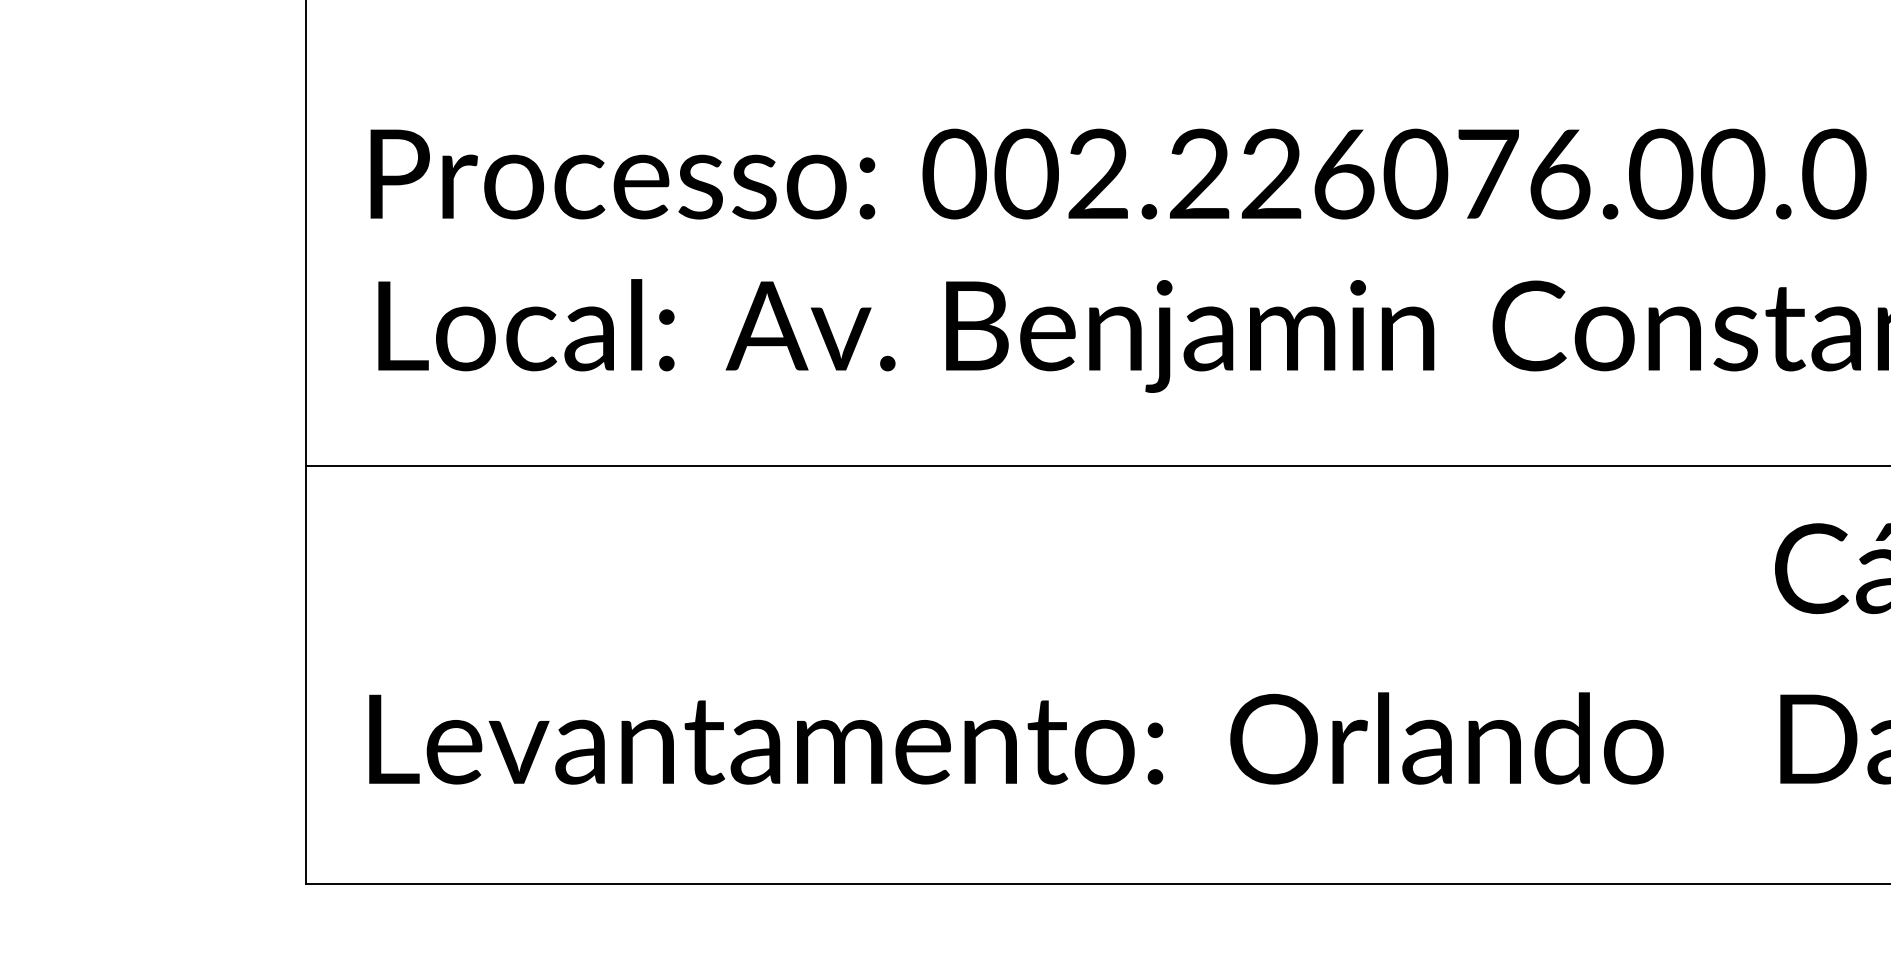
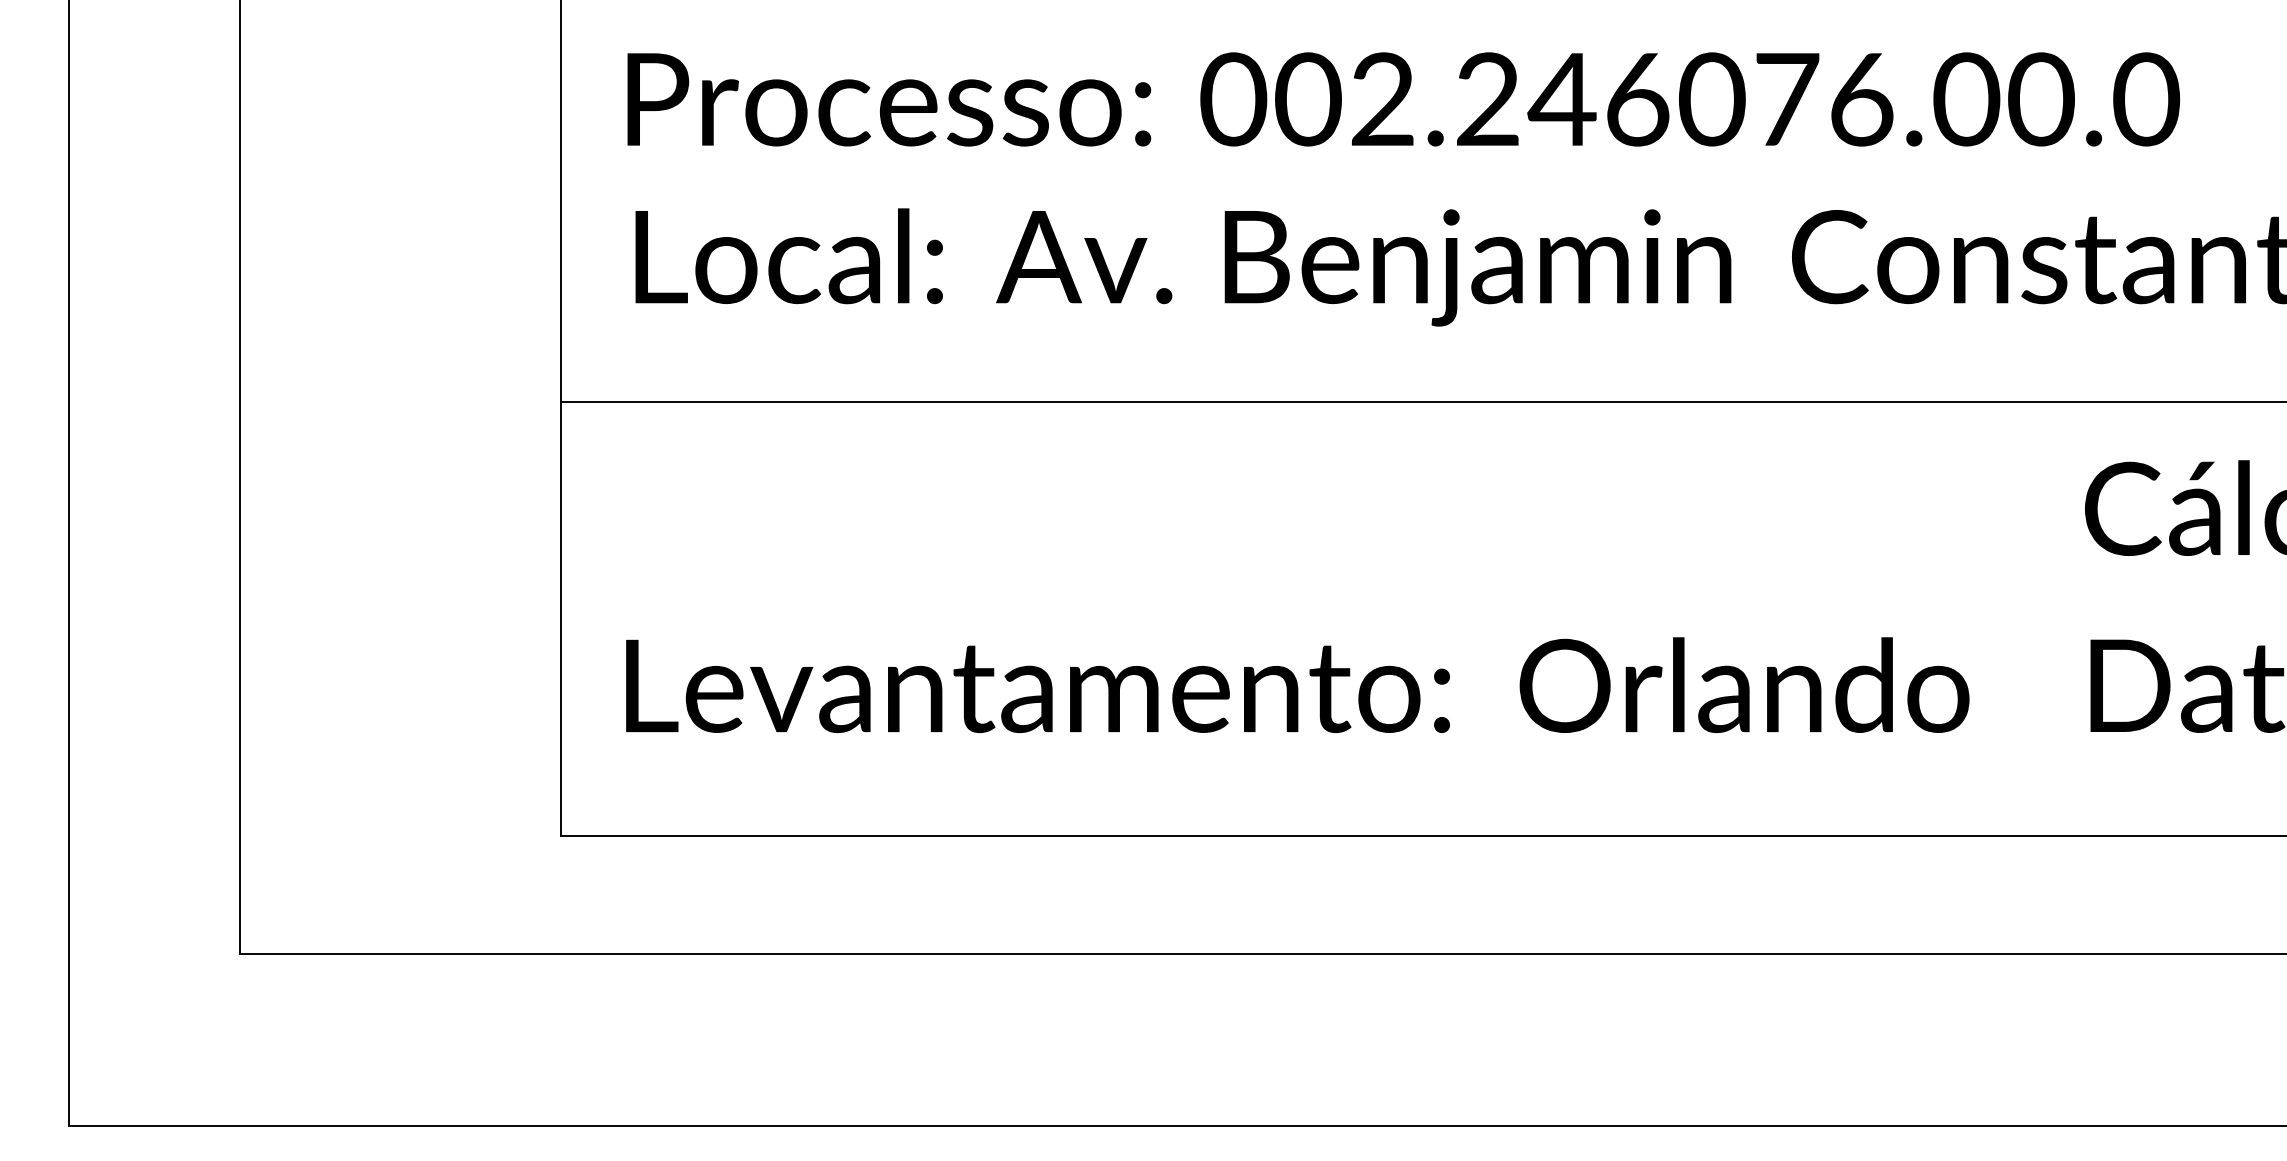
text: (1270, 173) -> (1561, 98), 002.226076.00.0 -> 002.246076.00.0

